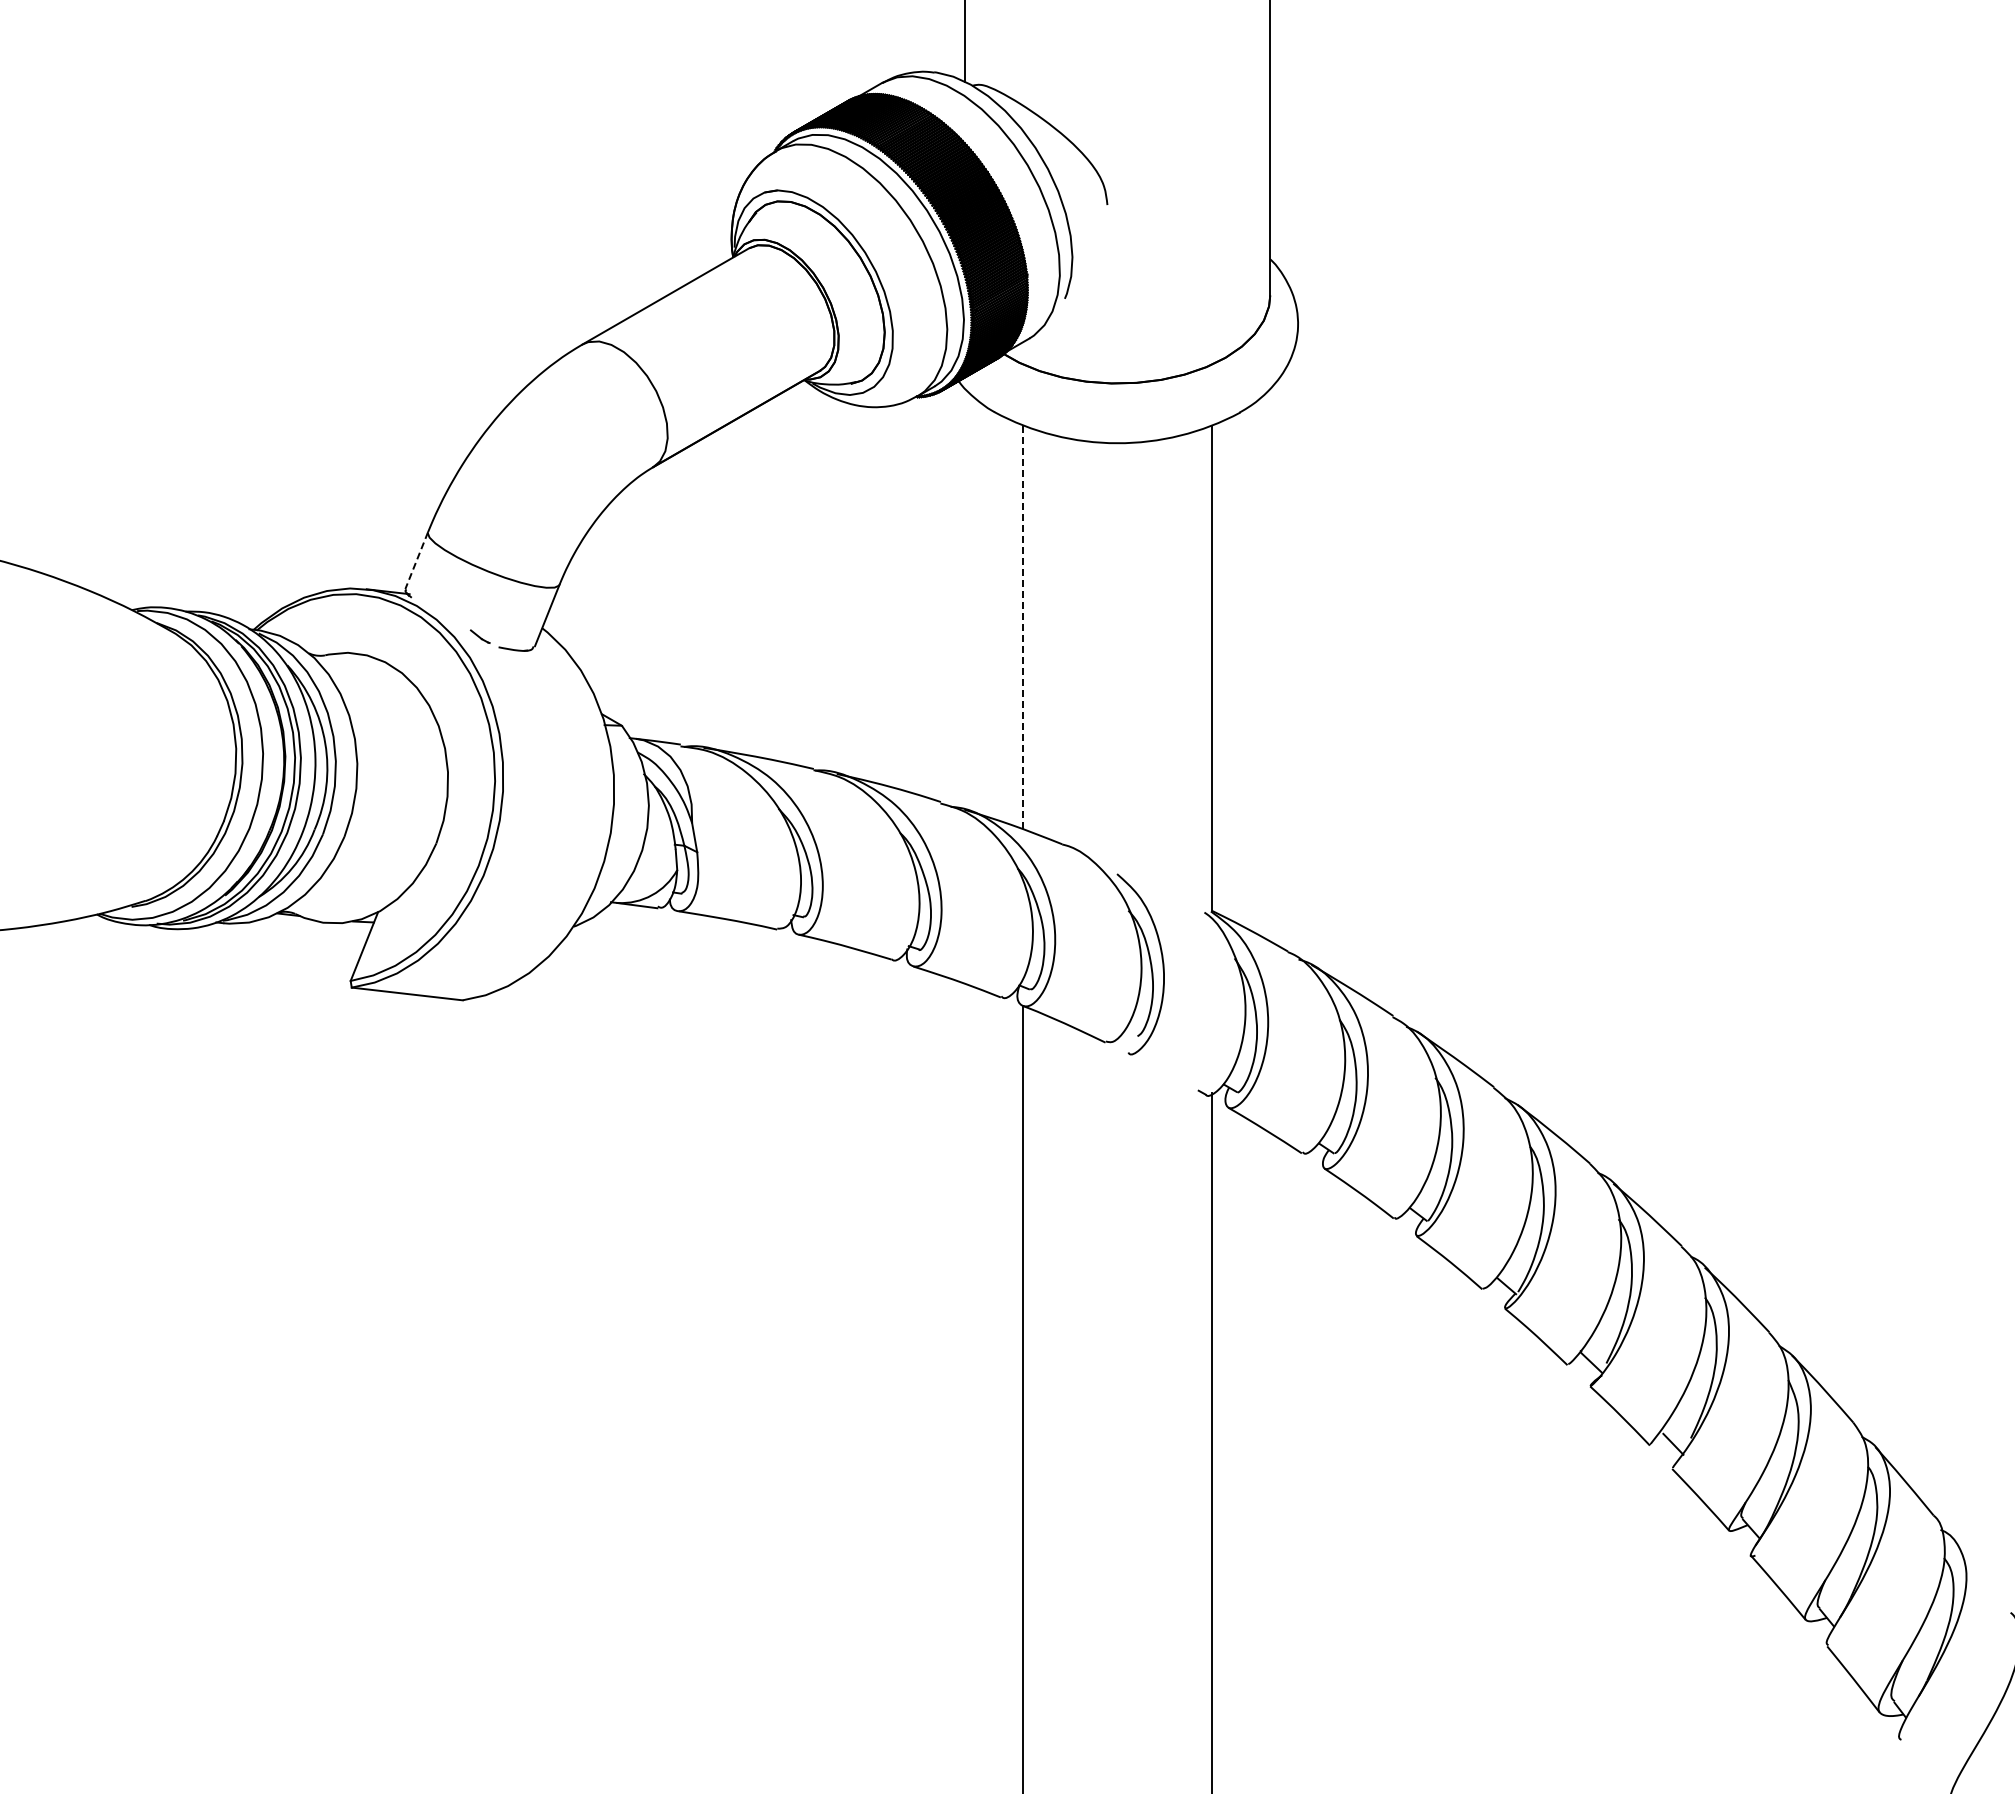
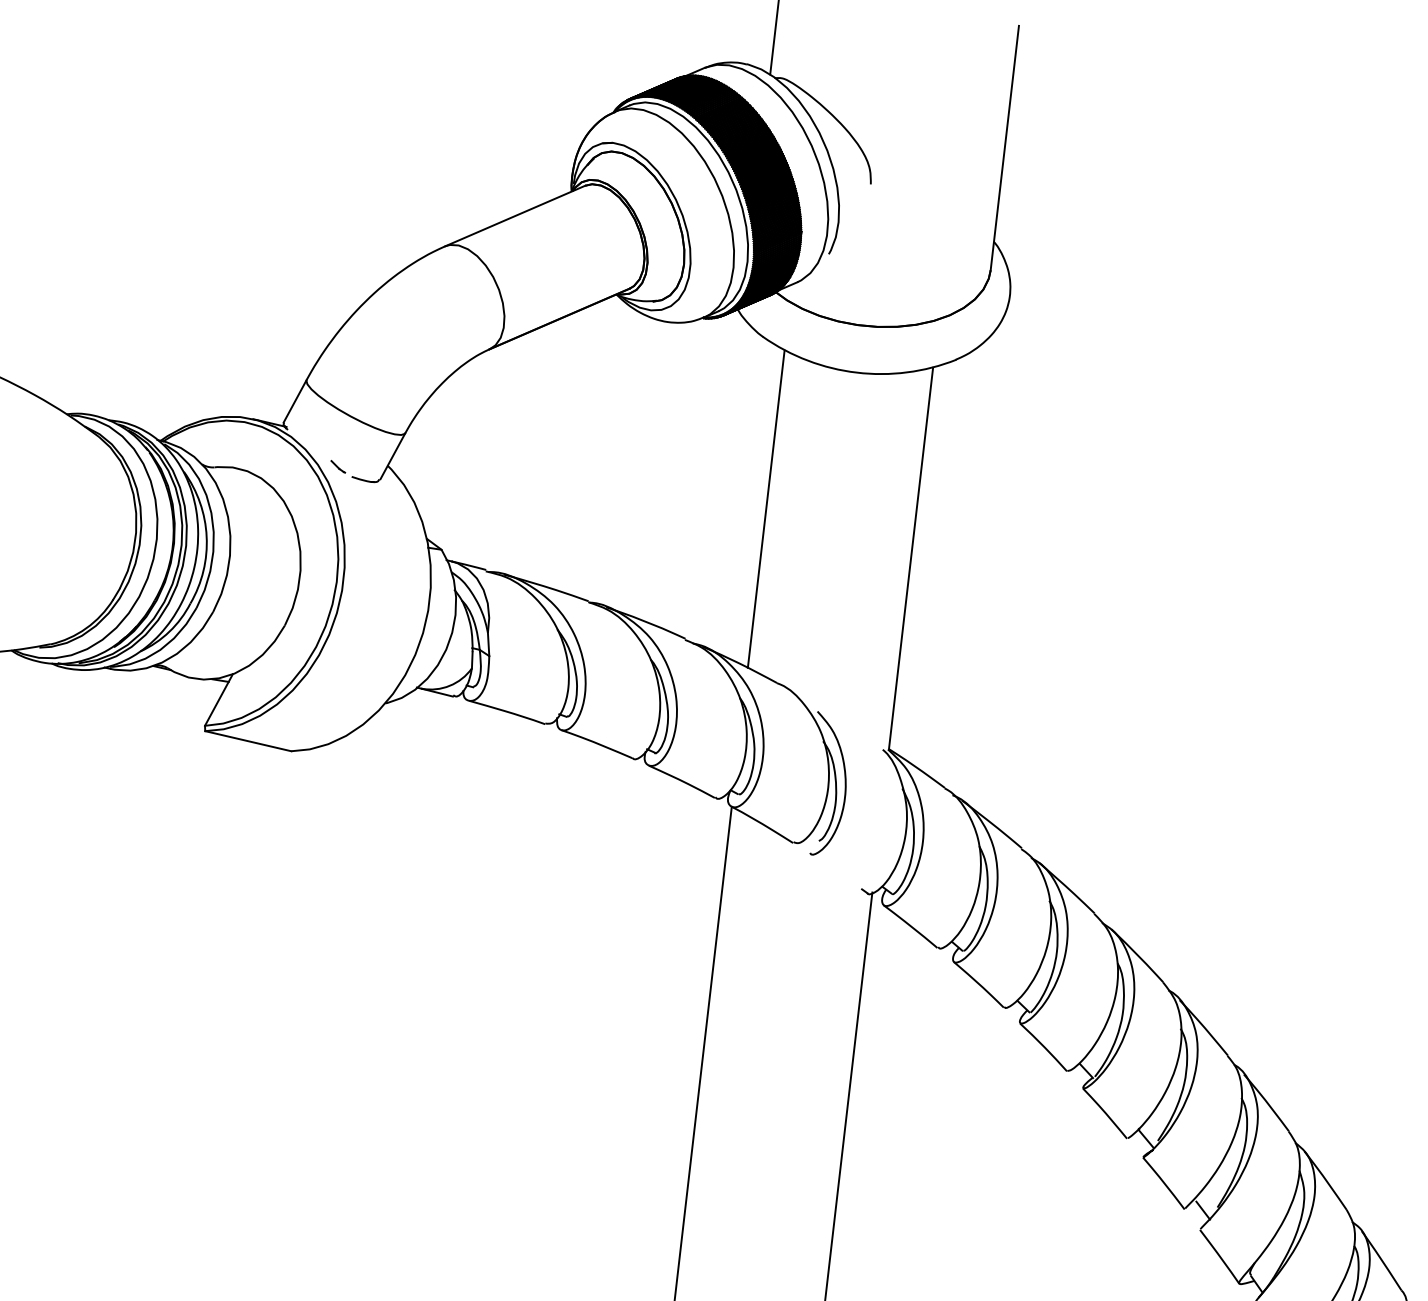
line: (416, 560) -> (295, 401), dashed -> solid
line: (1023, 627) -> (766, 509), dashed -> solid

